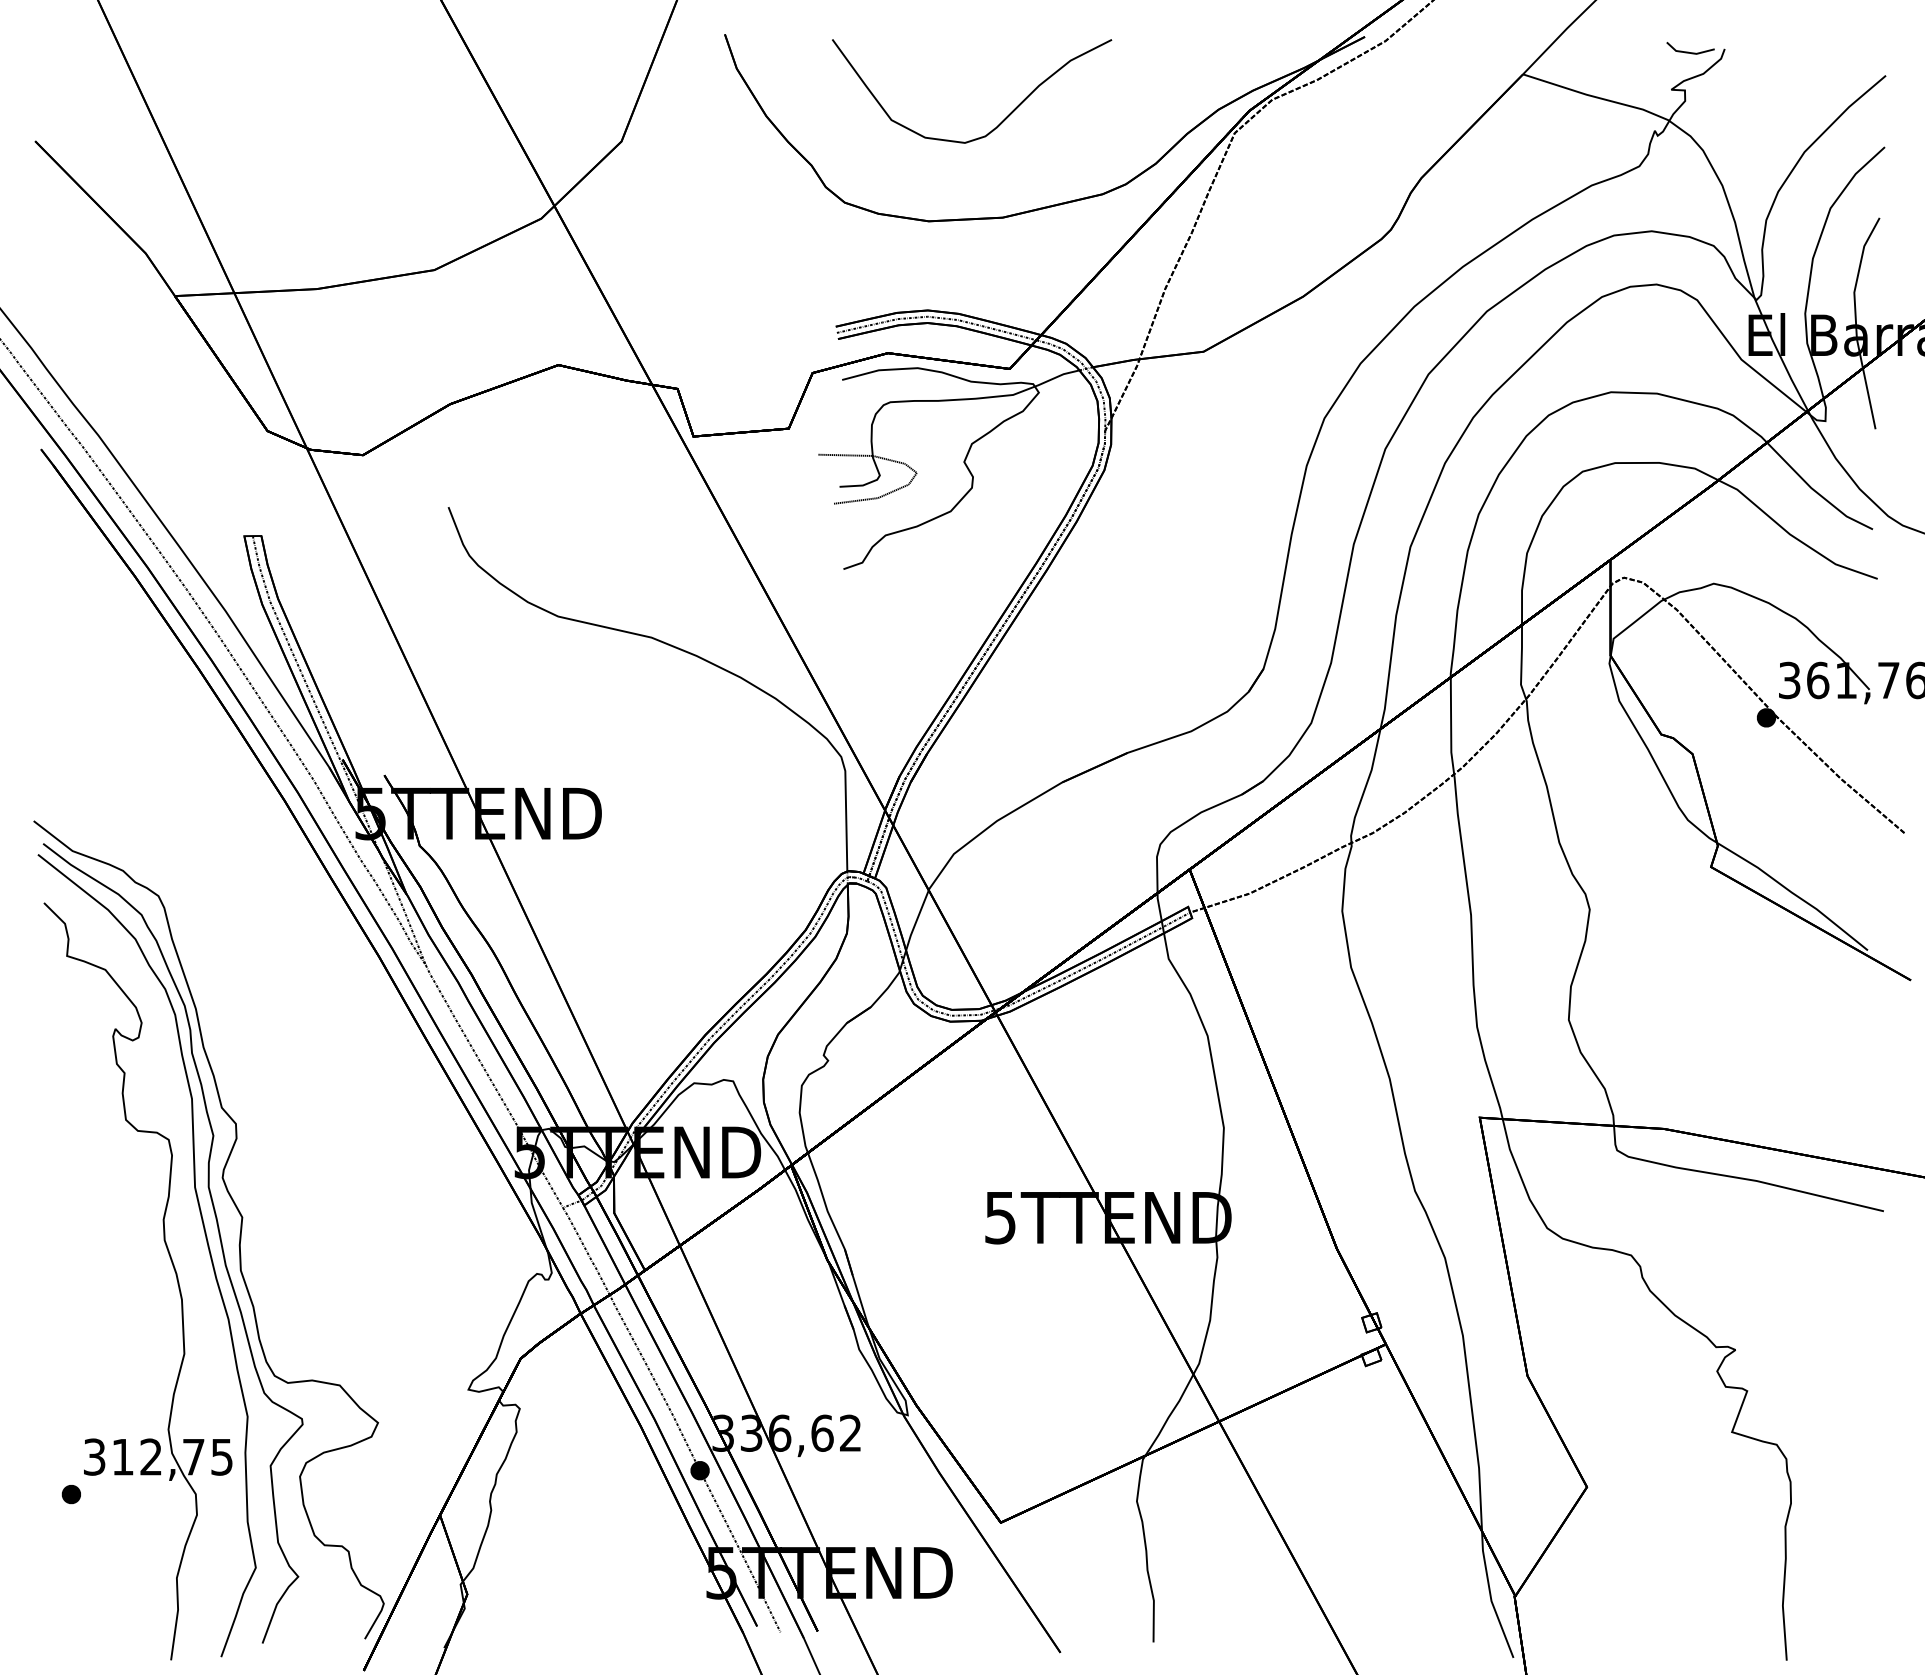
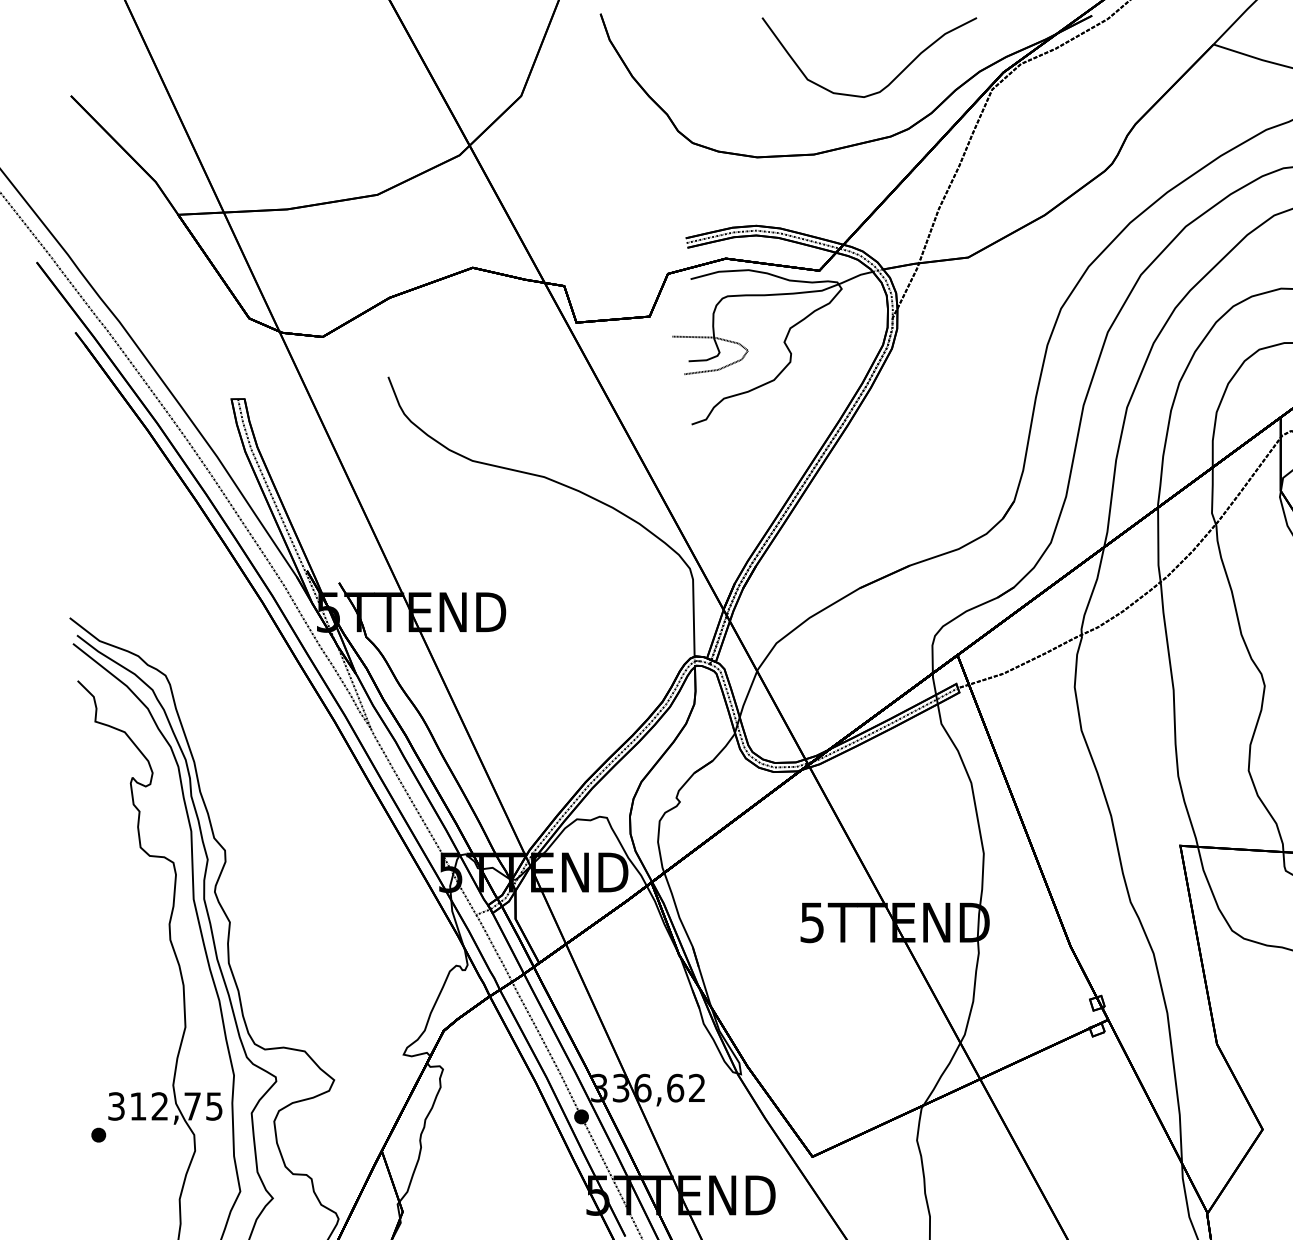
curve: (1002, 120) -> (892, 79), moved

